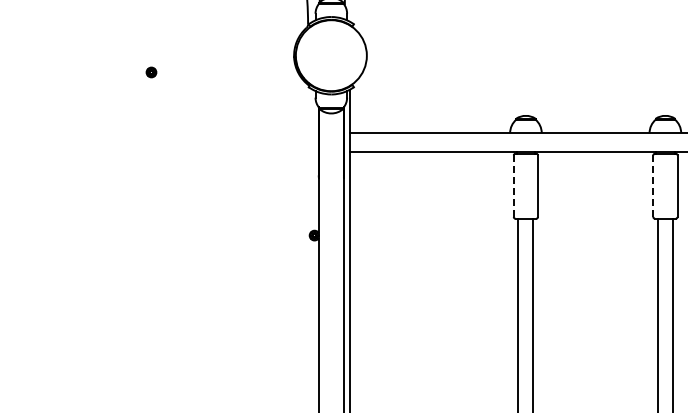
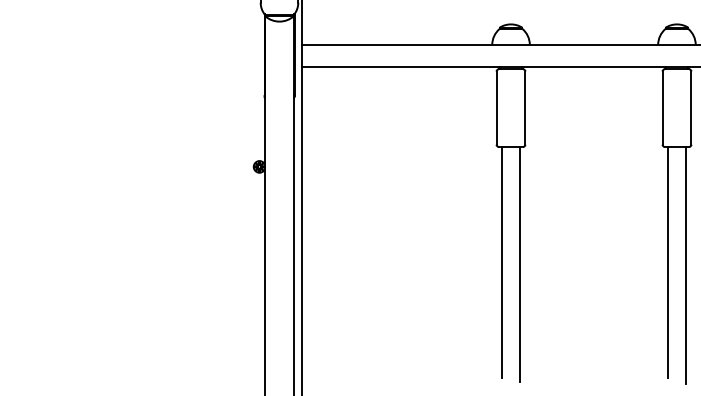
line: (513, 186) -> (496, 108), dashed -> solid
line: (653, 186) -> (662, 108), dashed -> solid

